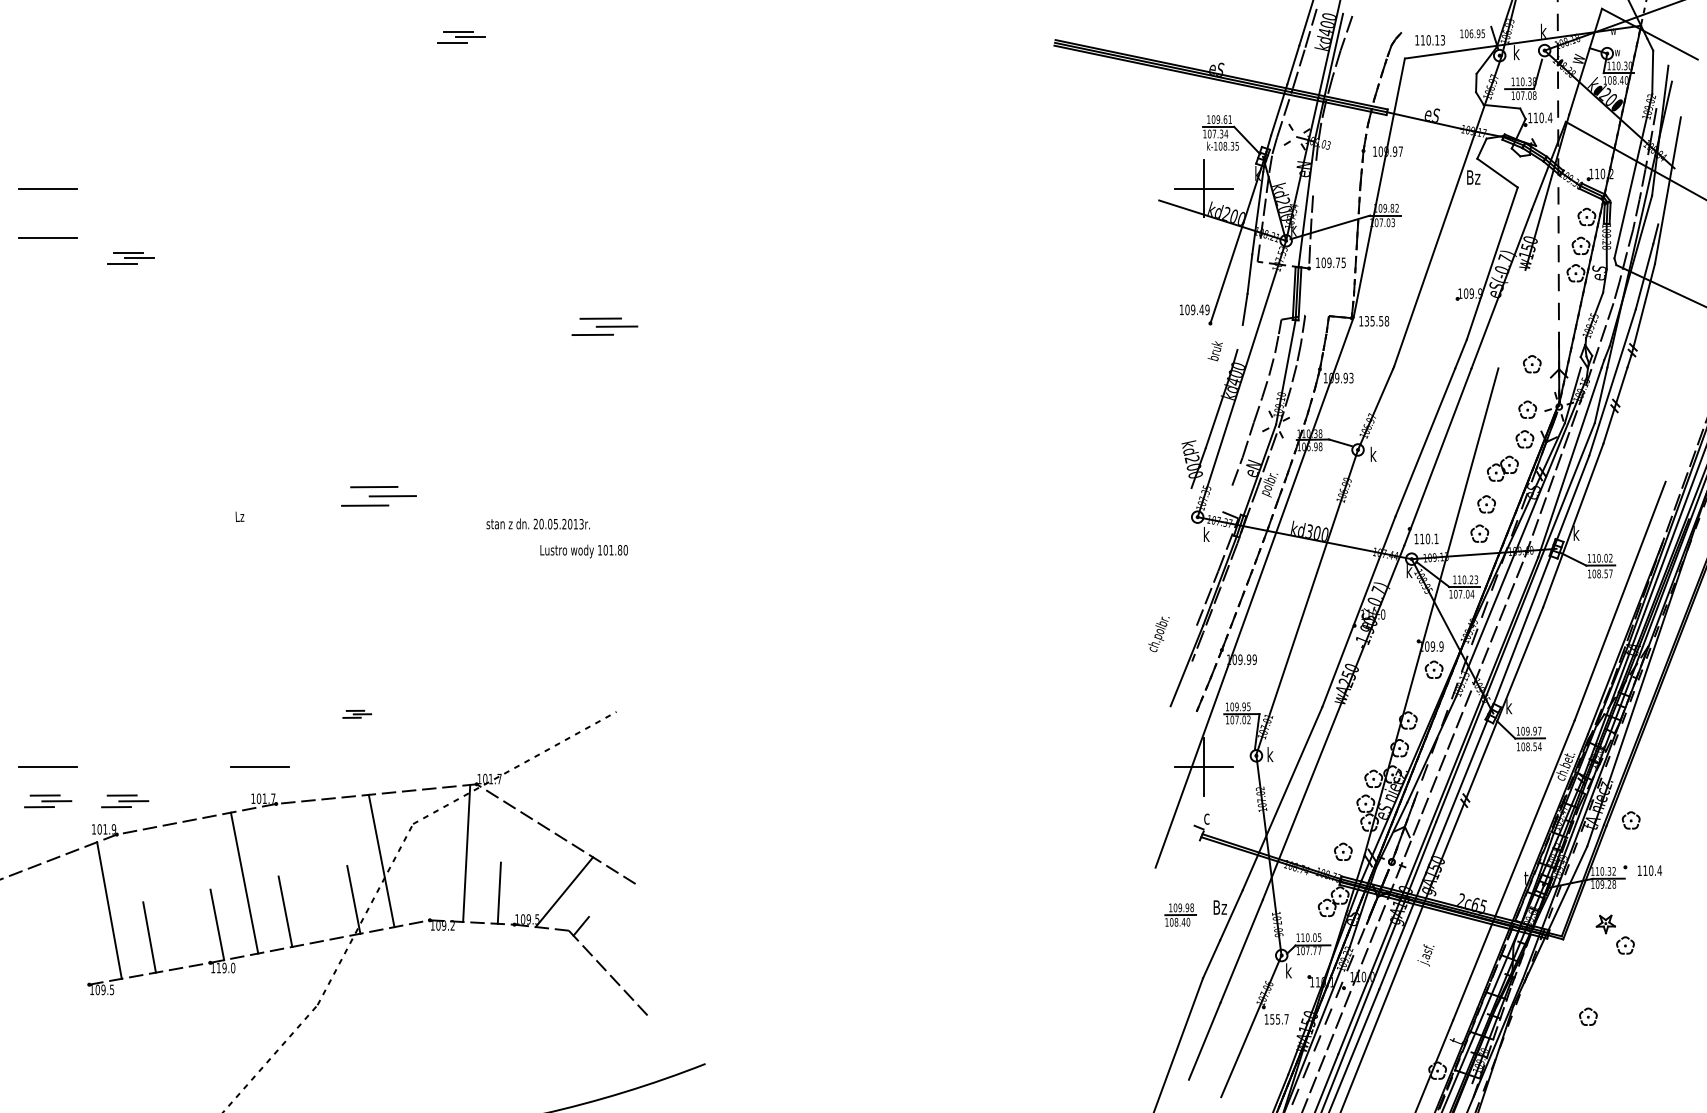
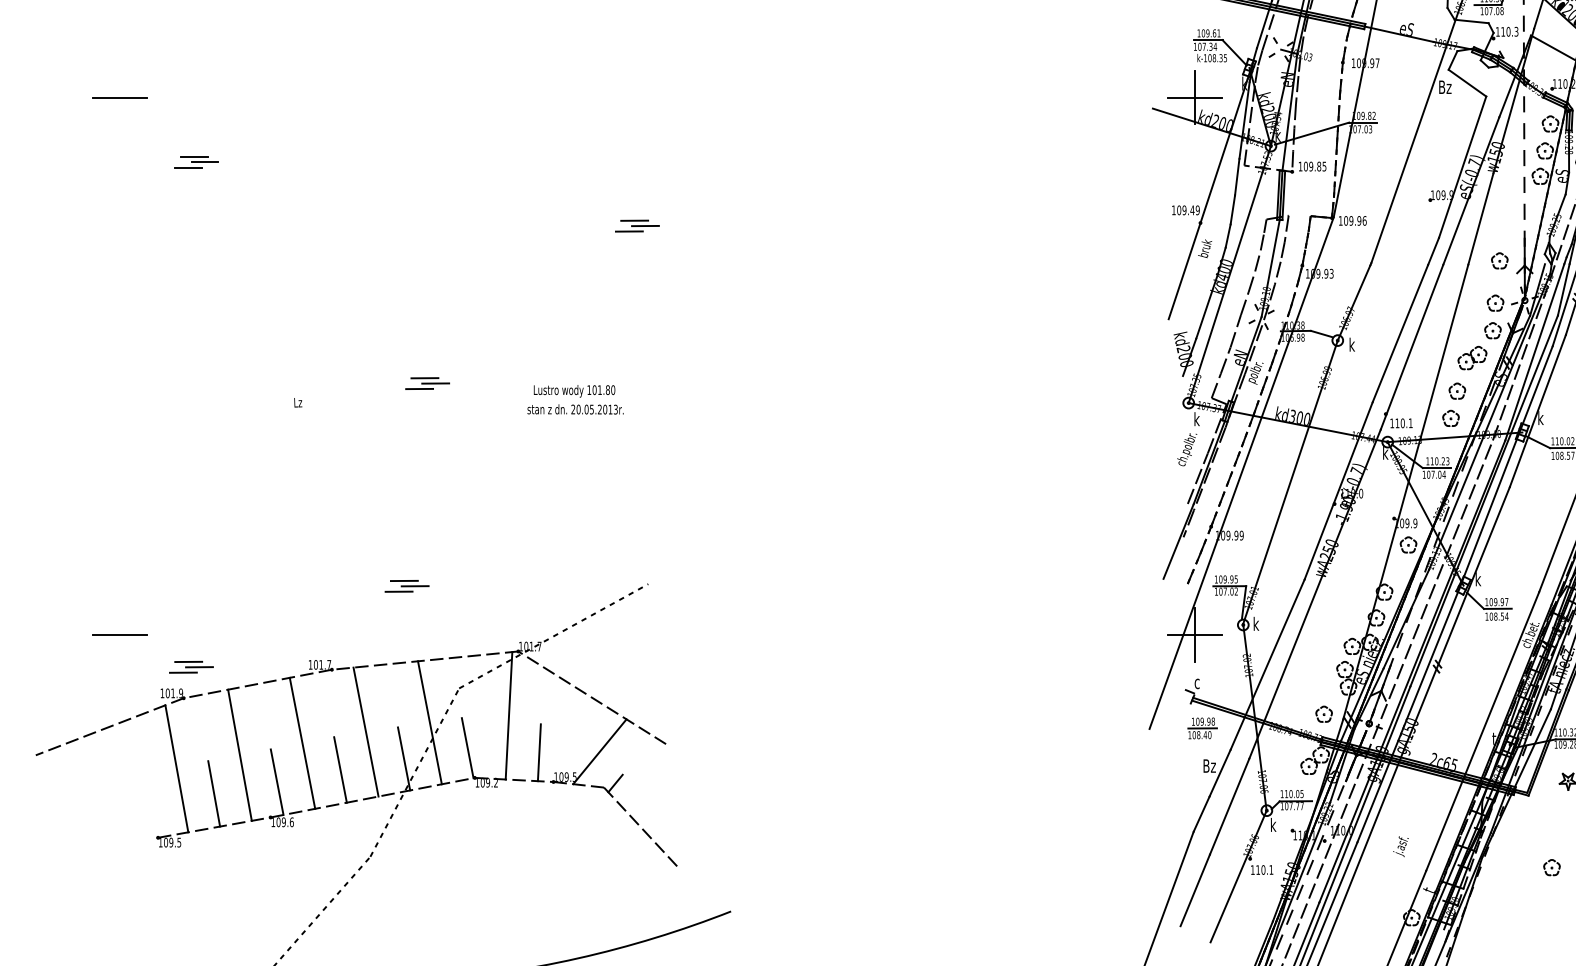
text: (1549, 117) -> (1515, 31), 110.4 -> 110.3
line: (1314, 180) -> (1297, 90), added
line: (47, 237) -> (119, 143), removed
text: (1337, 262) -> (1318, 166), 109.75 -> 109.85
line: (1511, 319) -> (1480, 219), added
text: (1376, 321) -> (1354, 221), 135.58 -> 109.96
part: (604, 326) -> (637, 225), size x0.71
line: (1239, 337) -> (1227, 236), added
line: (1193, 375) -> (1184, 271), added
part: (379, 495) -> (427, 382), size x0.62
line: (1227, 498) -> (1216, 385), added
text: (583, 551) -> (573, 391), moved
text: (1158, 634) -> (1186, 449), moved
part: (357, 714) -> (407, 586), size x1.67
line: (259, 766) -> (316, 634), removed
part: (48, 801) -> (120, 667), removed
line: (312, 870) -> (365, 731), added
line: (422, 888) -> (467, 748), added
line: (177, 895) -> (240, 754), added
part: (1180, 914) -> (1202, 727), moved
text: (1425, 955) -> (1400, 846), moved
text: (225, 967) -> (284, 821), 119.0 -> 109.6
text: (1279, 1019) -> (1264, 870), 155.7 -> 110.1

